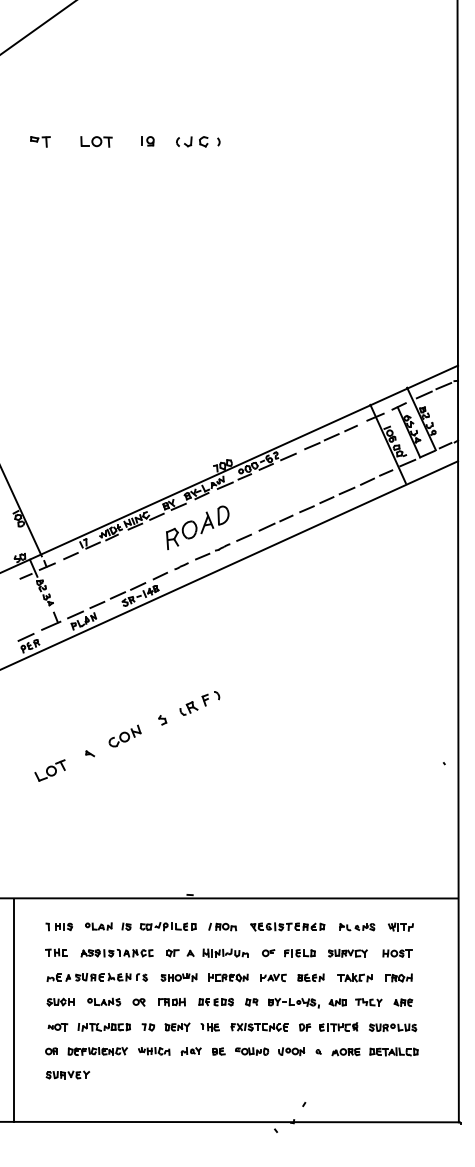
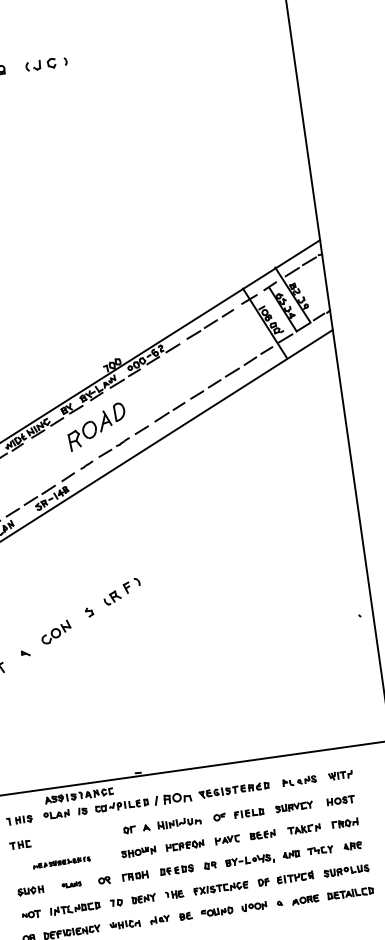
part: (222, 926) -> (172, 798), size x1.4
part: (116, 953) -> (78, 796), moved
part: (96, 976) -> (61, 861), size x0.6
part: (104, 1001) -> (71, 884), size x0.6

